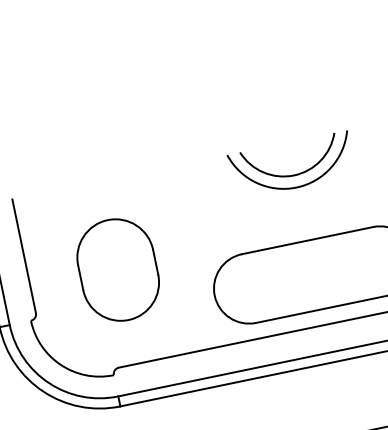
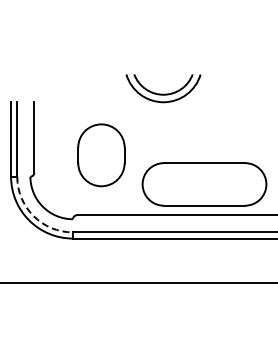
part: (291, 165) -> (163, 88), moved
part: (118, 270) -> (101, 155), moved
arc: (49, 383) -> (33, 216), solid -> dashed

